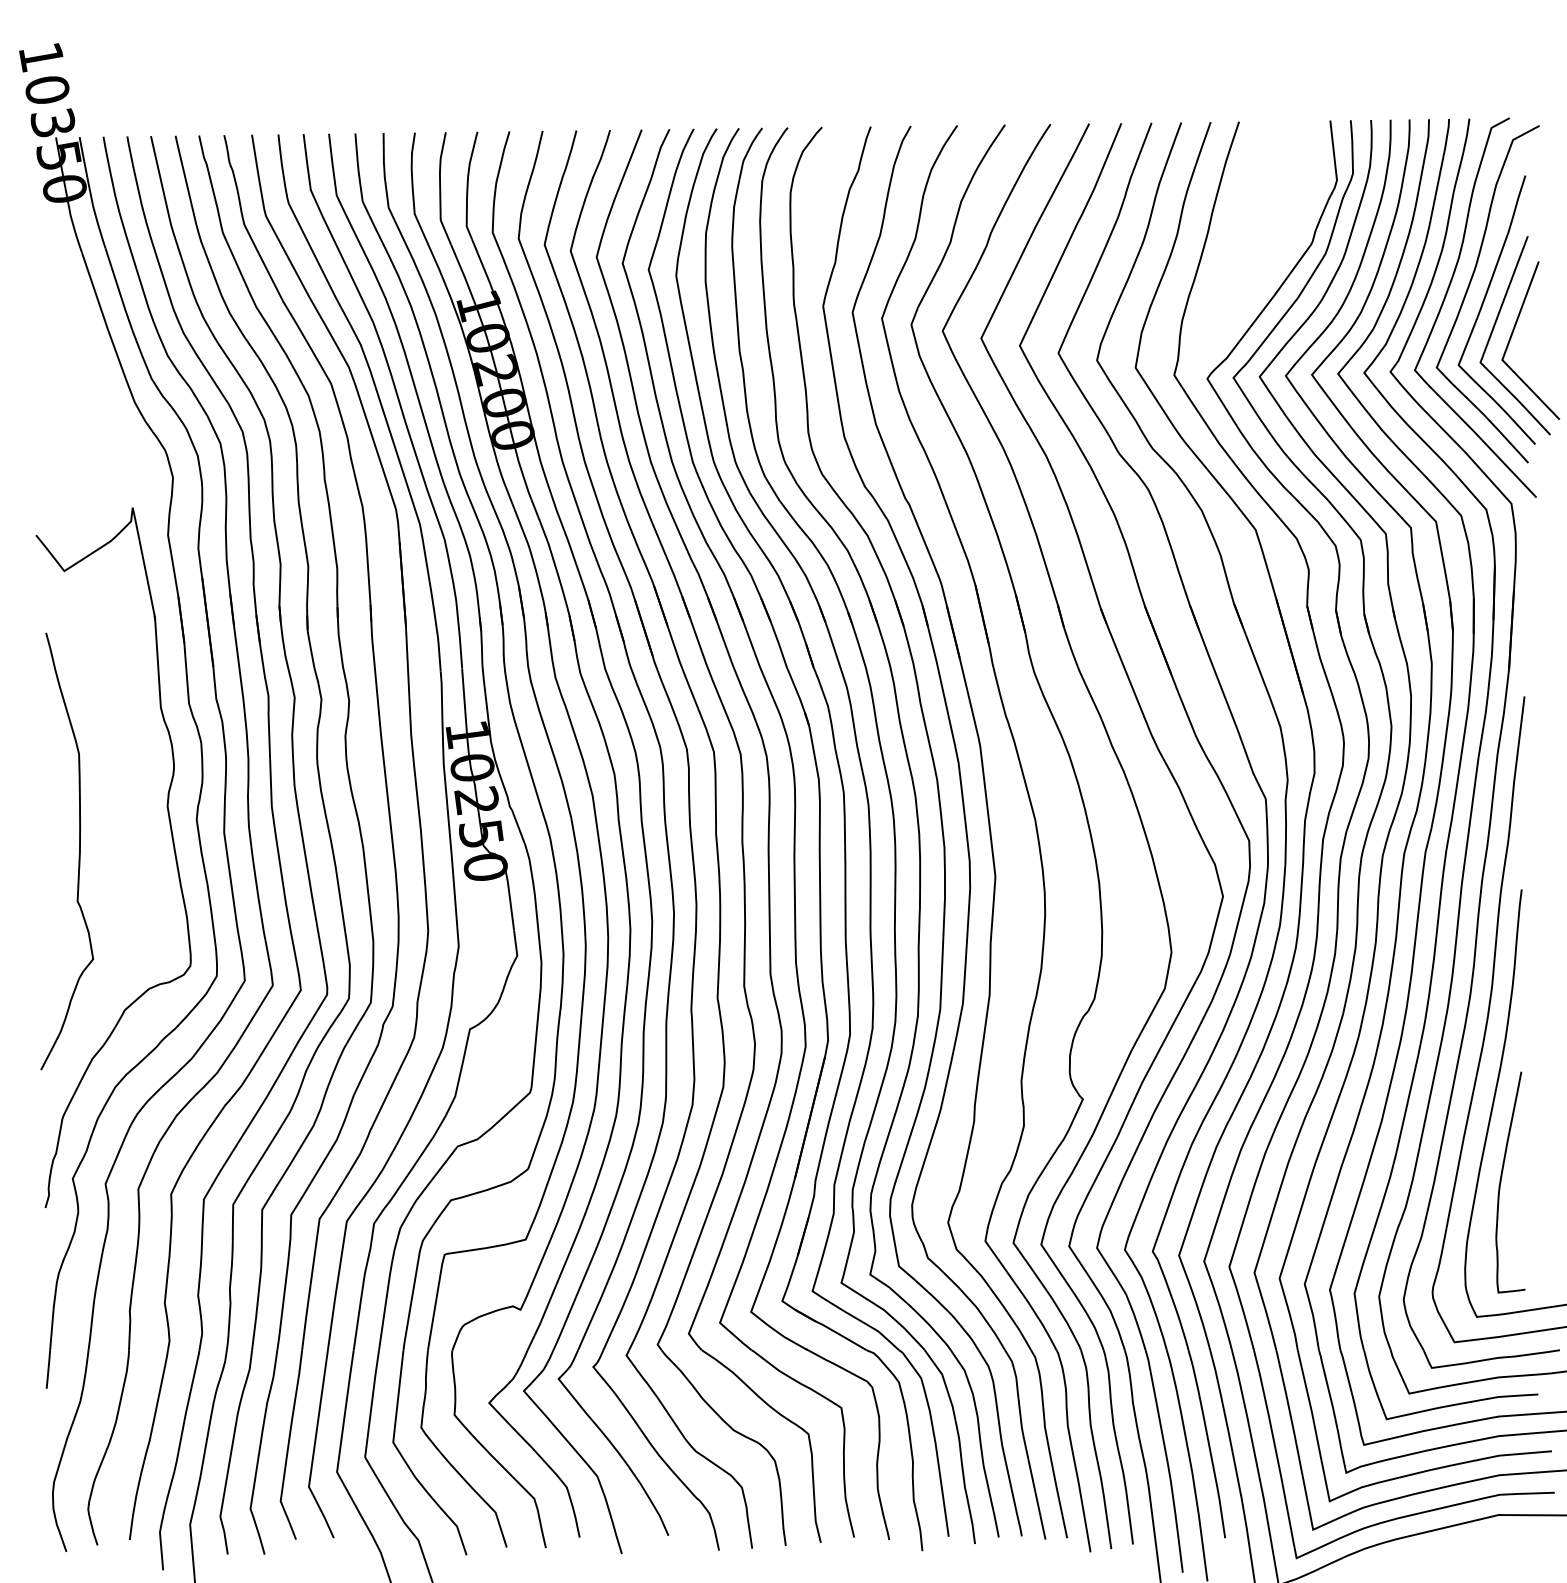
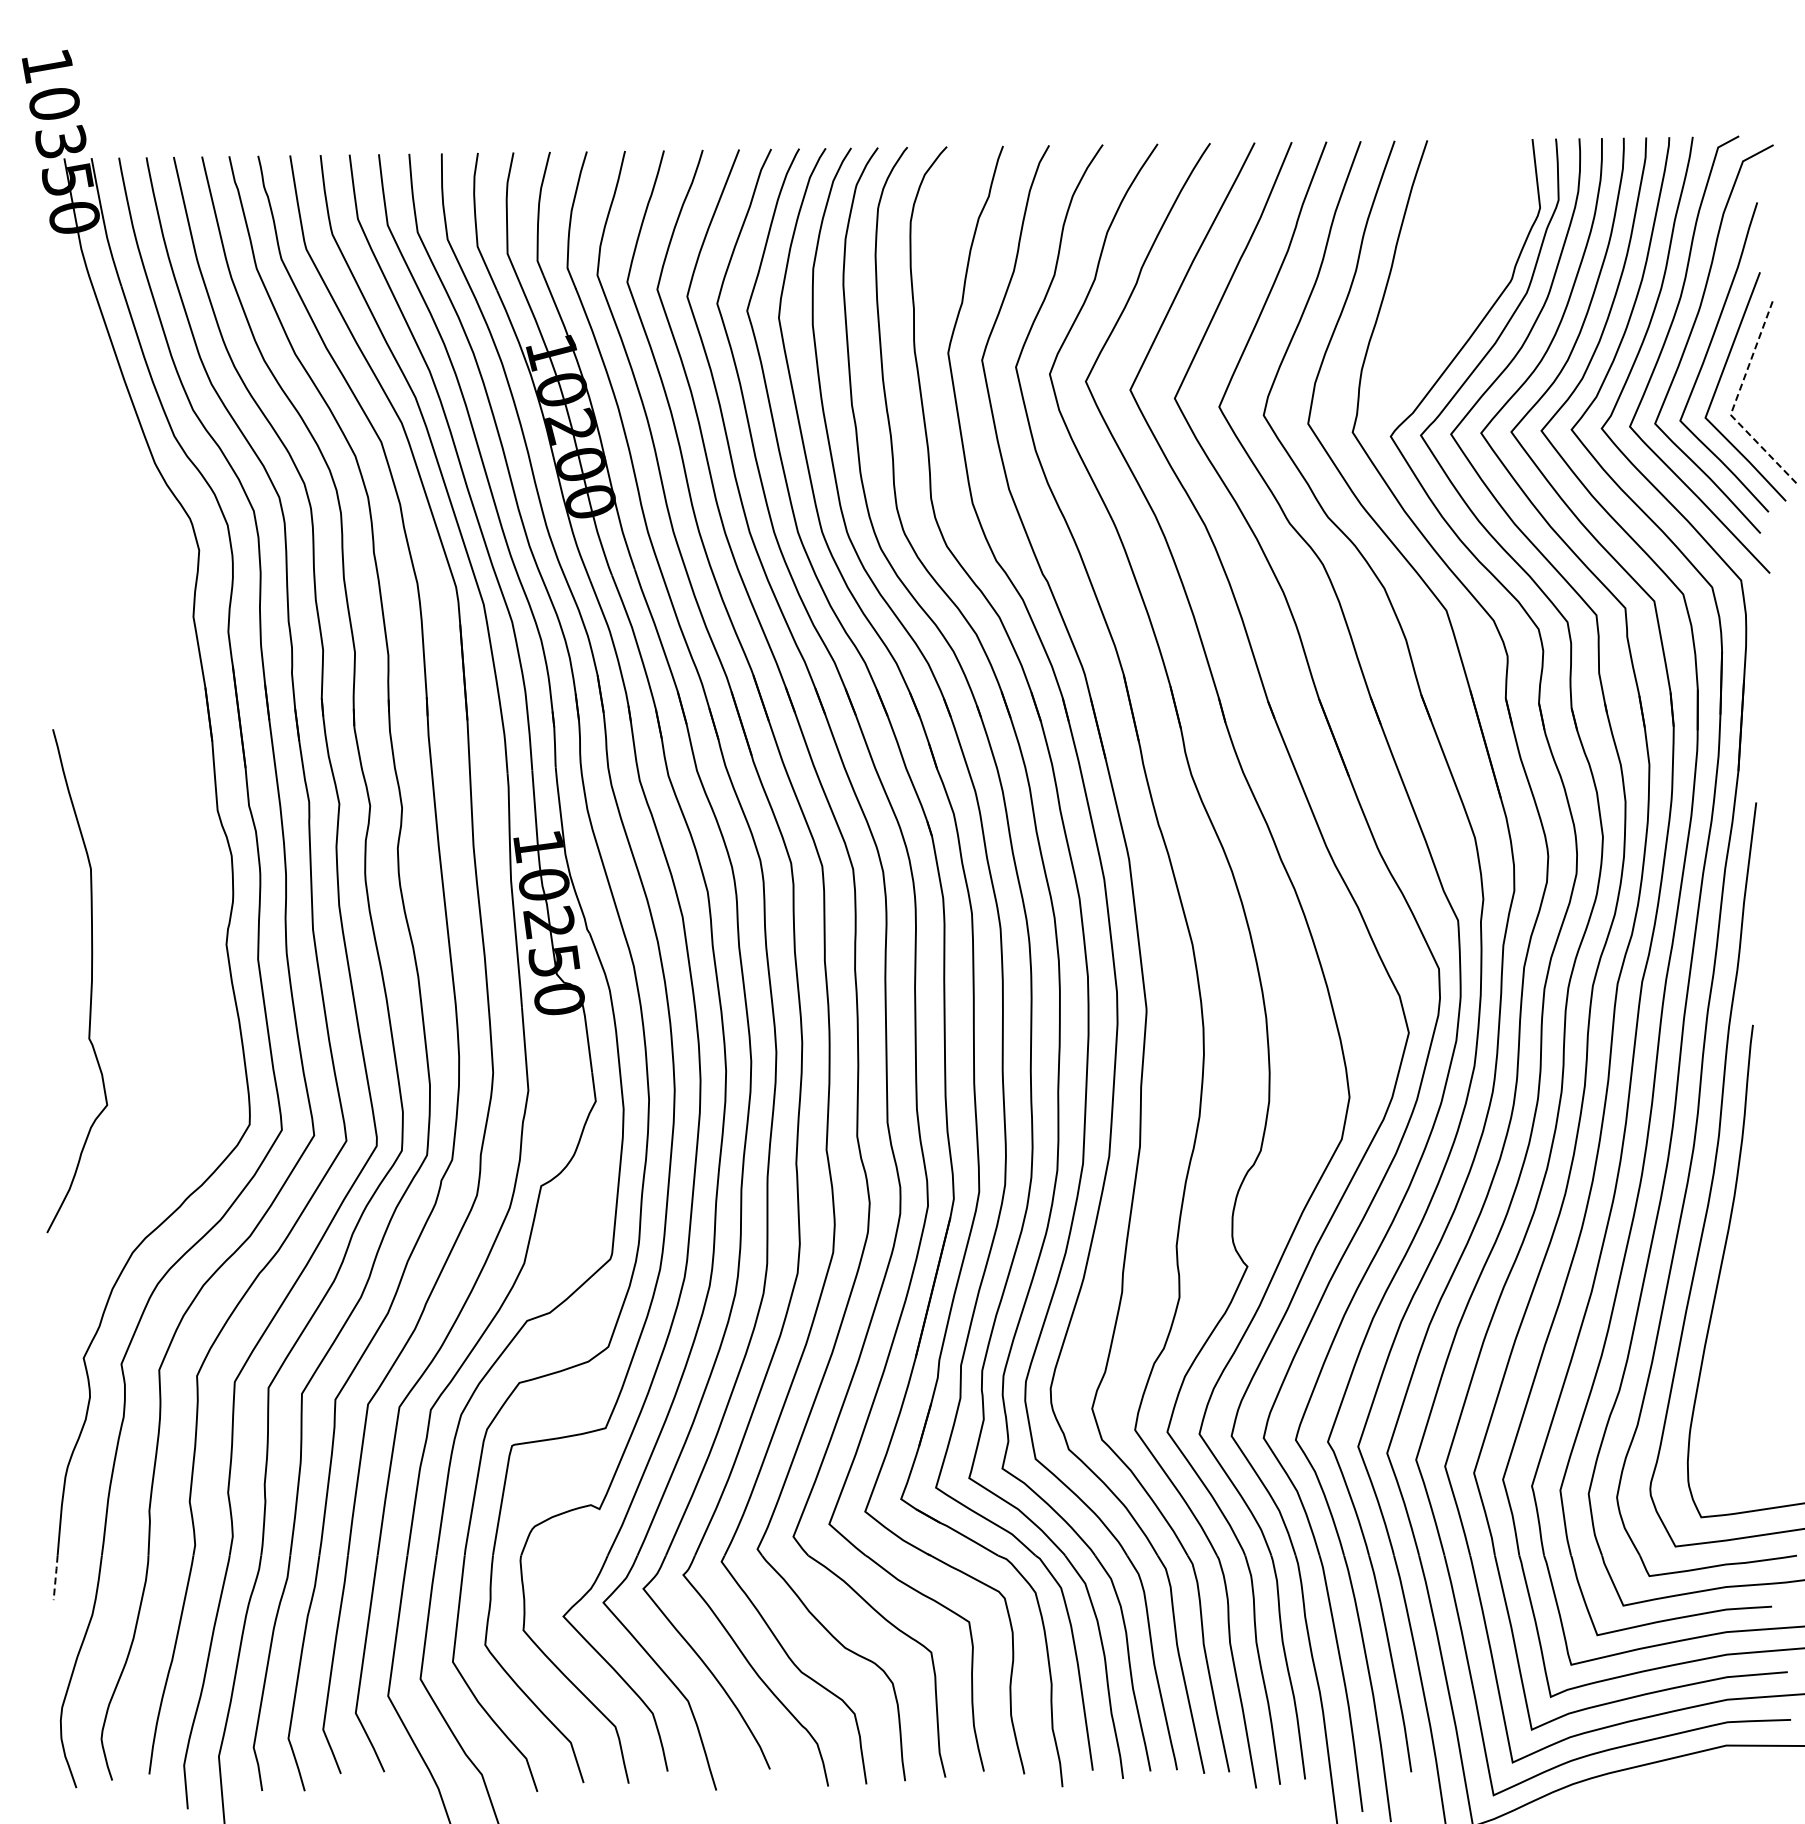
line: (1505, 350) -> (1734, 403), solid -> dashed
part: (173, 848) -> (199, 977), removed
curve: (1501, 1182) -> (1729, 1362), removed
line: (48, 1369) -> (55, 1577), solid -> dashed

